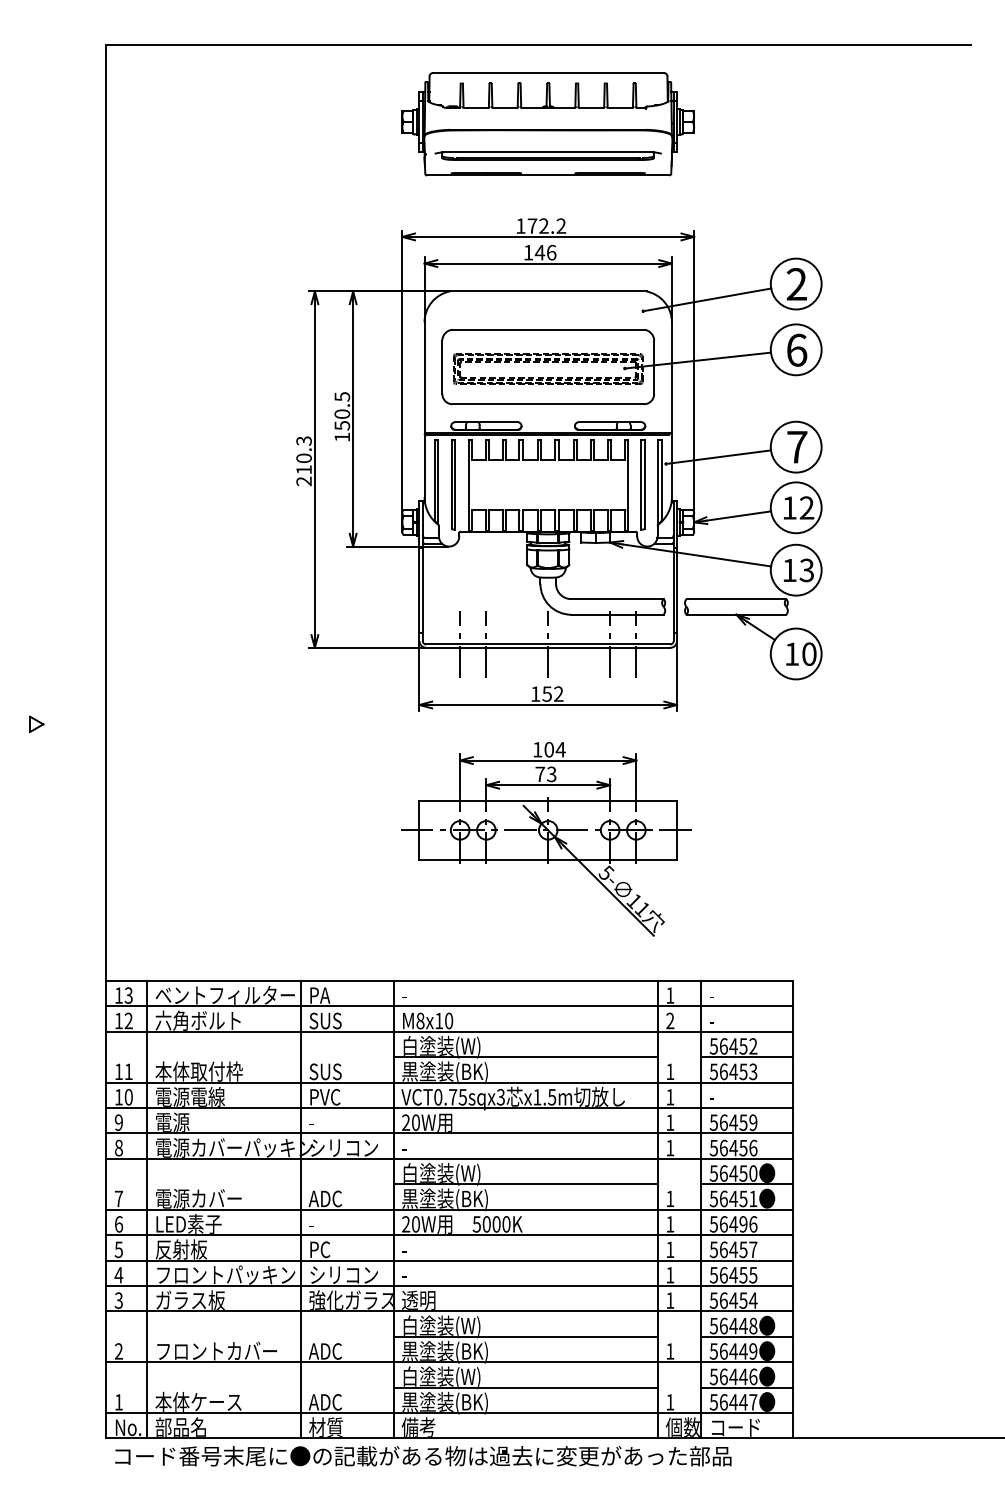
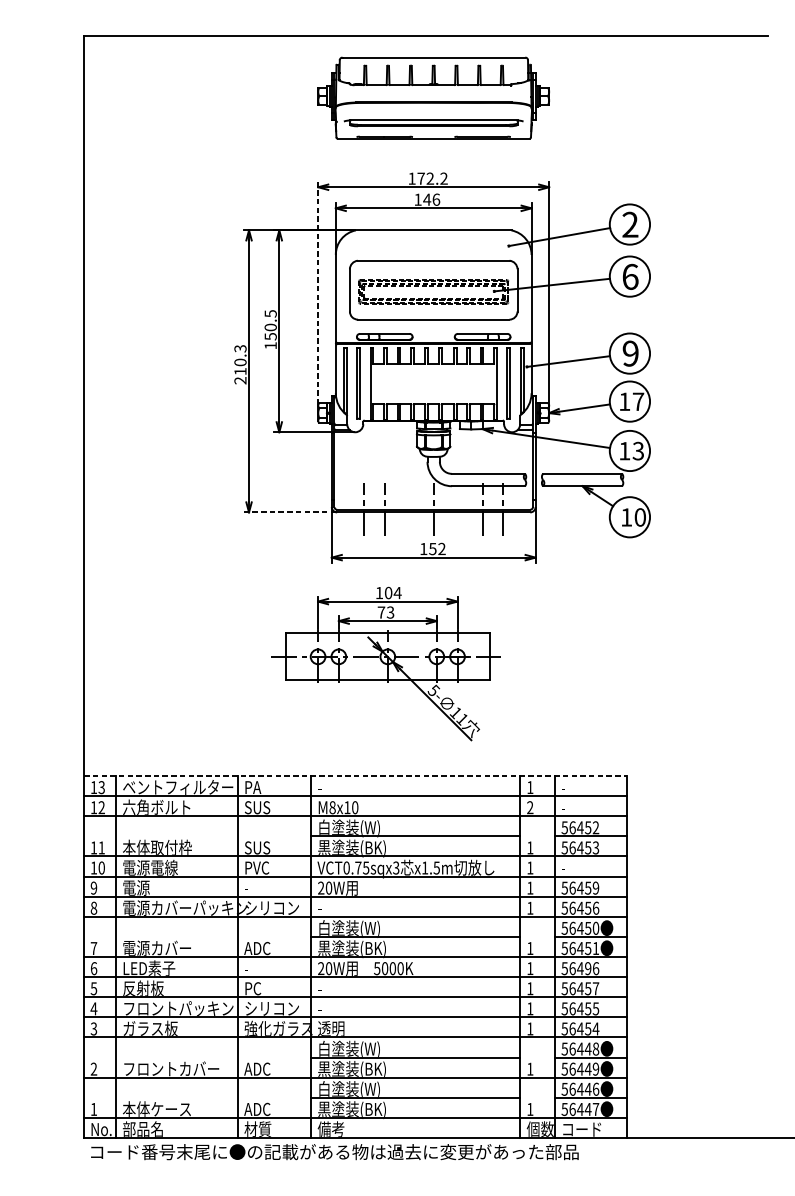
line: (402, 371) -> (318, 293), solid -> dashed
text: (797, 446) -> (630, 353), 7 -> 9
text: (806, 507) -> (638, 401), 12 -> 17
line: (366, 647) -> (289, 512), solid -> dashed
part: (36, 723) -> (28, 572), removed
part: (546, 839) -> (386, 664), moved
line: (450, 980) -> (356, 775), solid -> dashed

